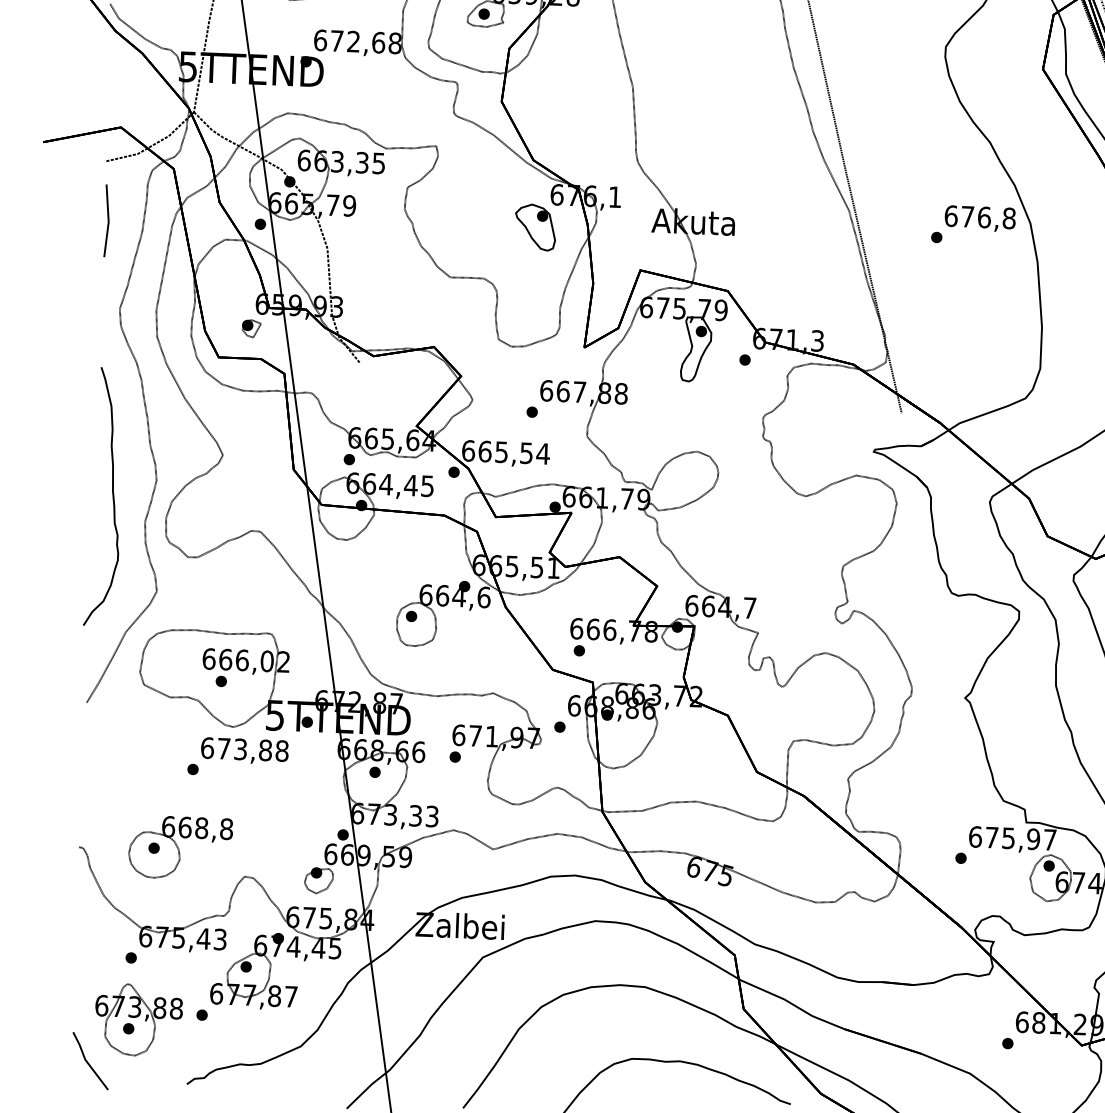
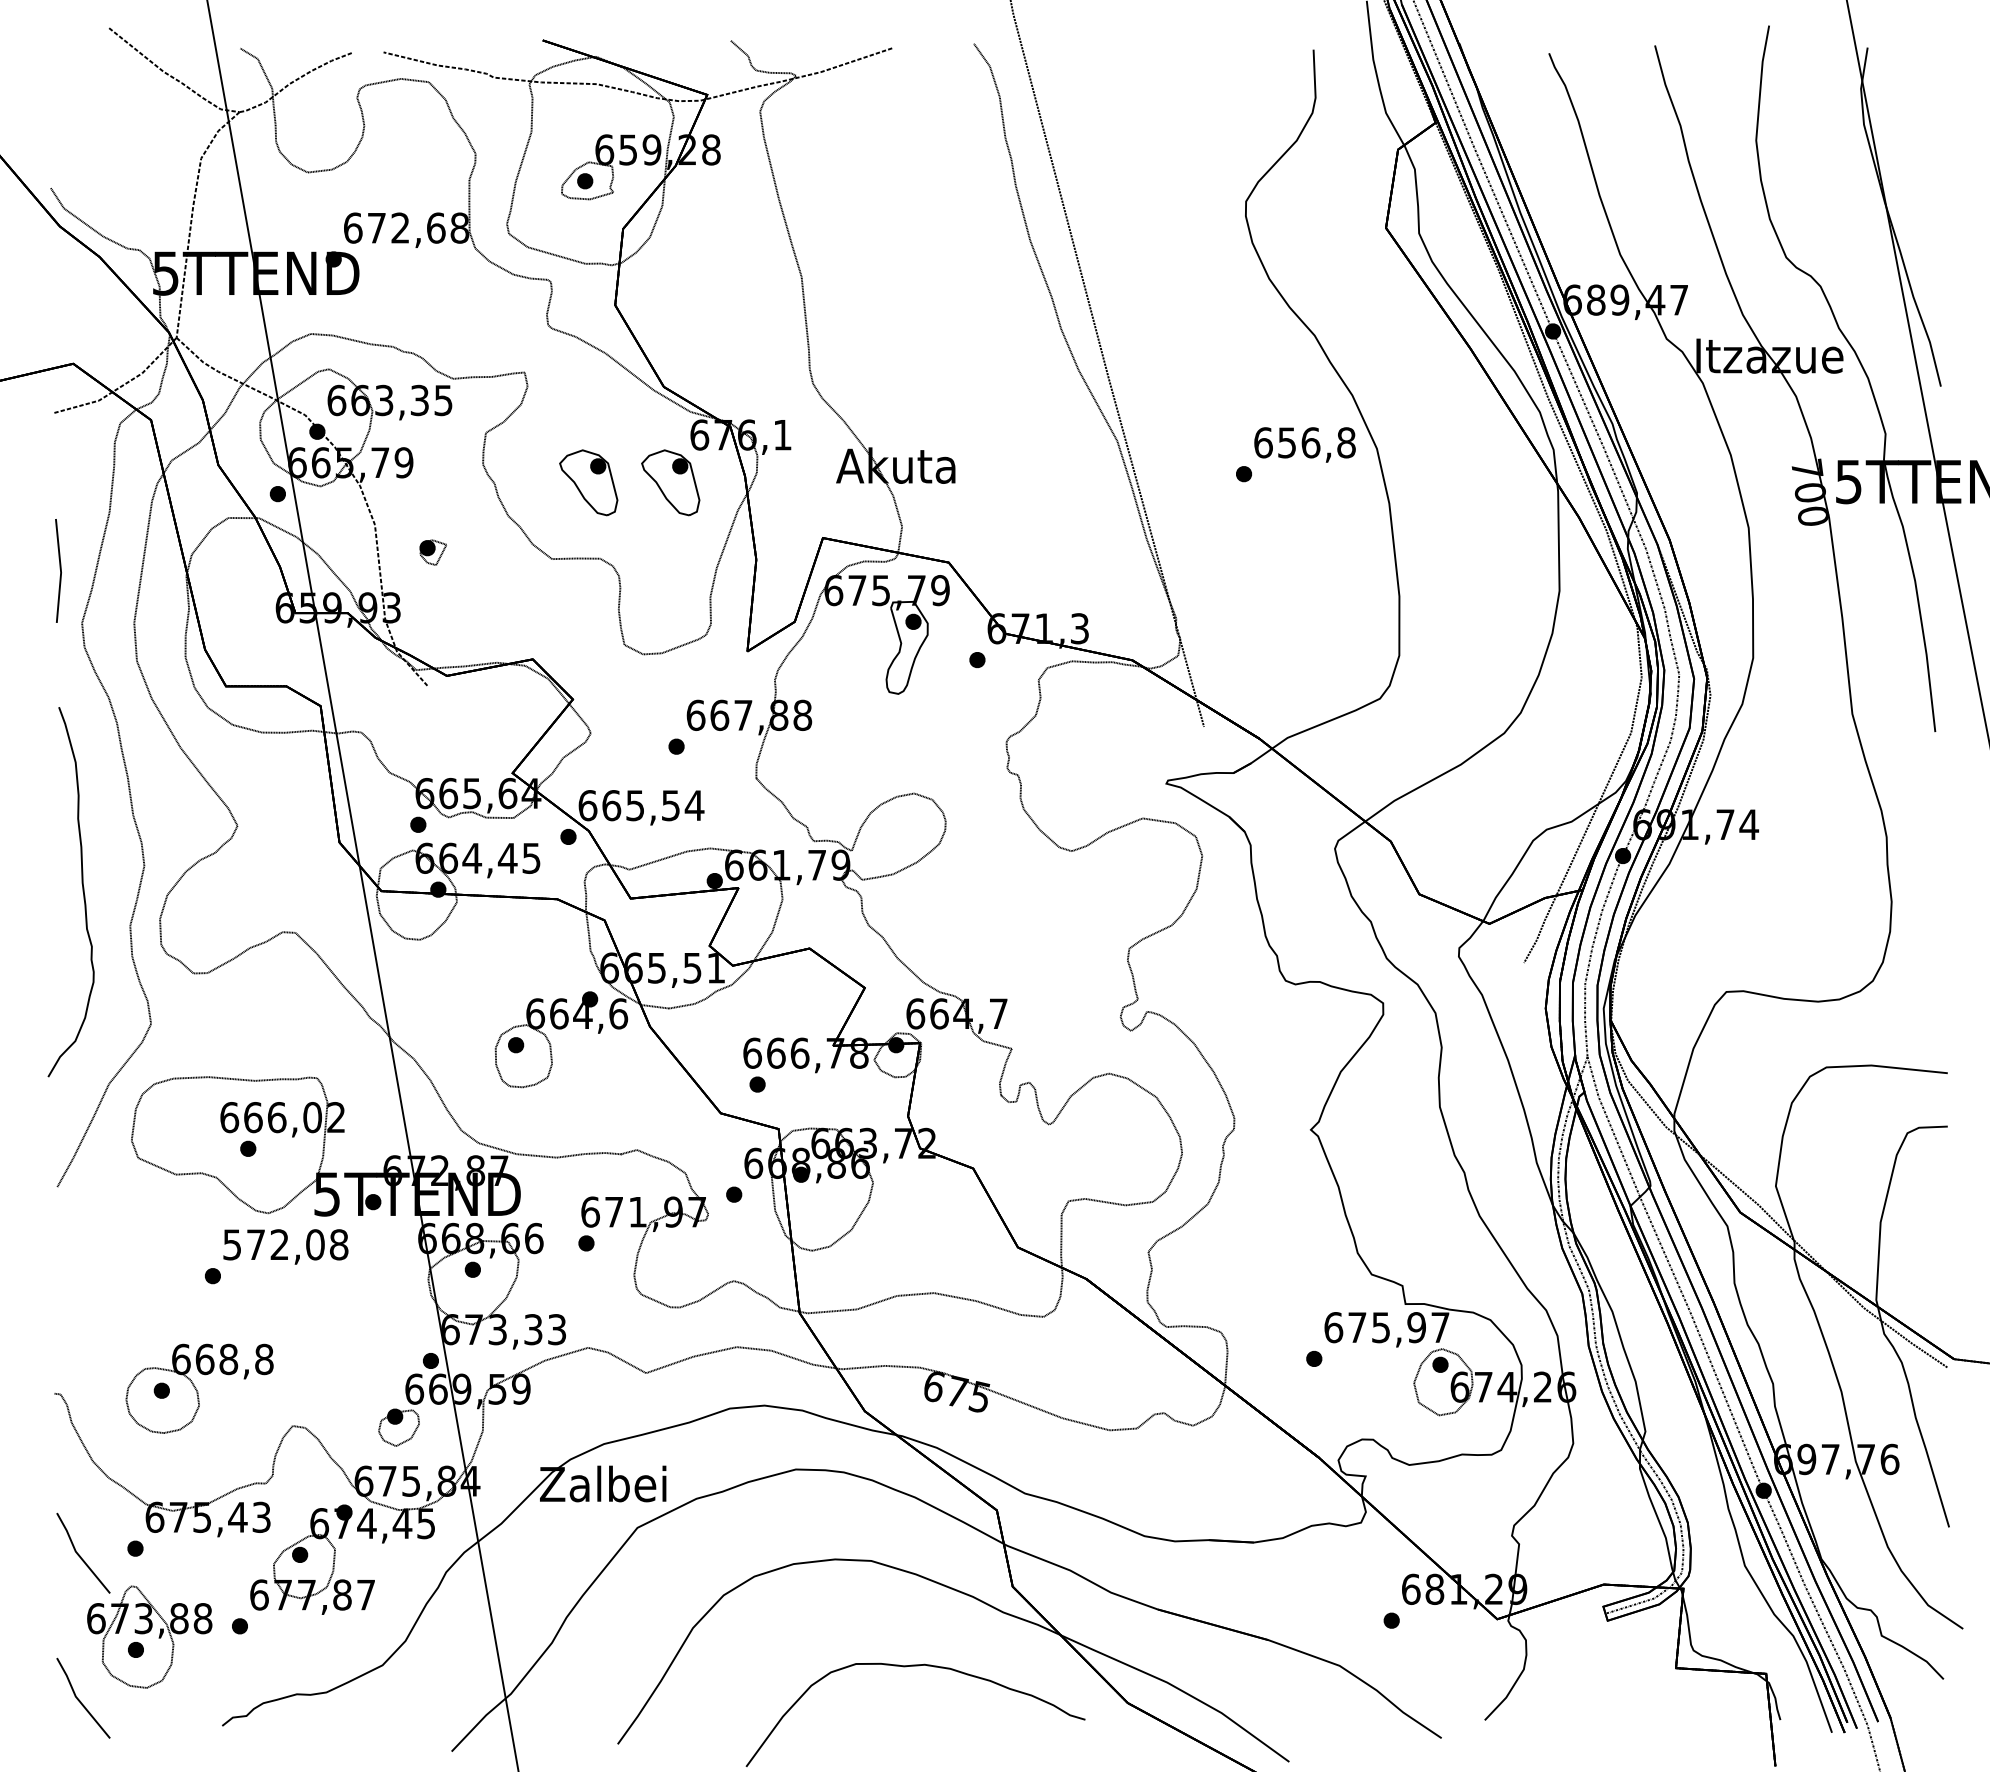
text: (967, 216) -> (1286, 442), 676,8 -> 656,8
line: (108, 220) -> (60, 570), moved
part: (478, 224) -> (588, 482), added
part: (251, 328) -> (432, 552), moved
text: (236, 749) -> (273, 1244), 673,88 -> 572,08
line: (92, 961) -> (80, 1555), added

